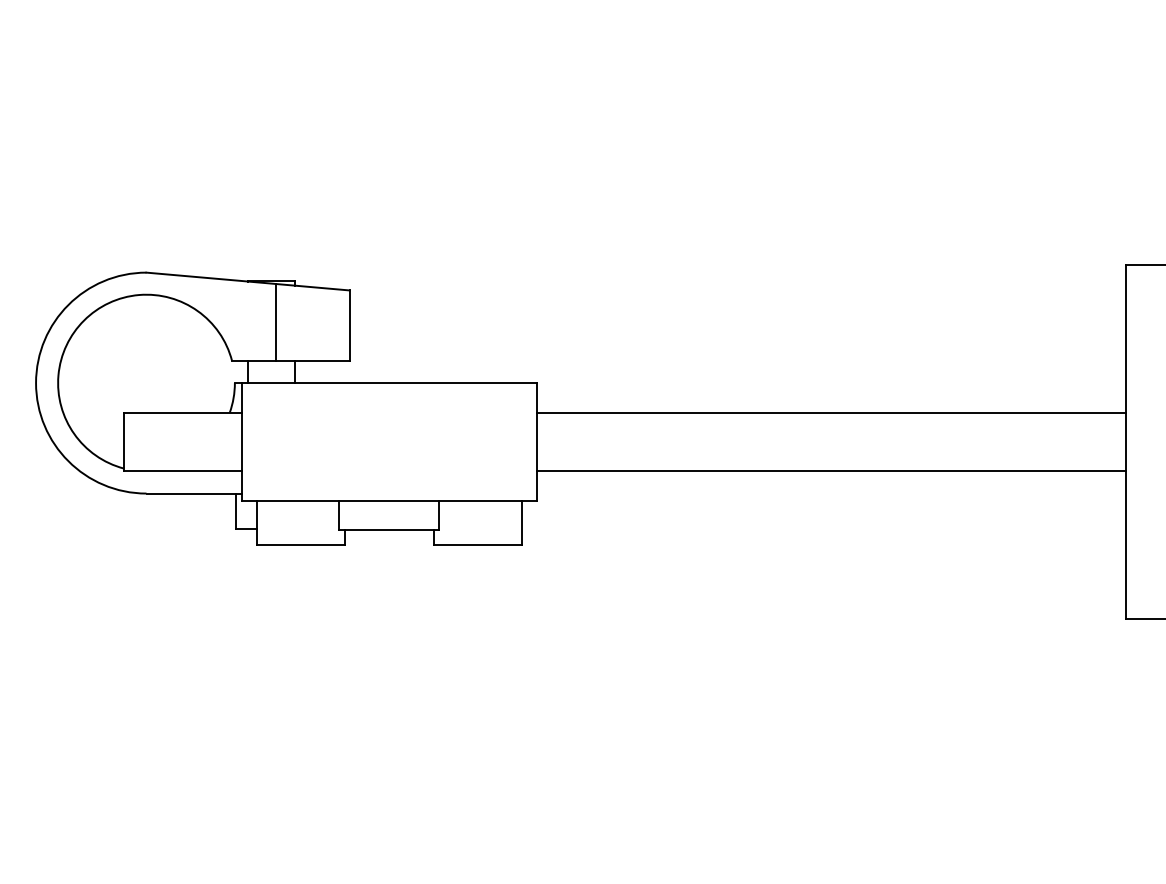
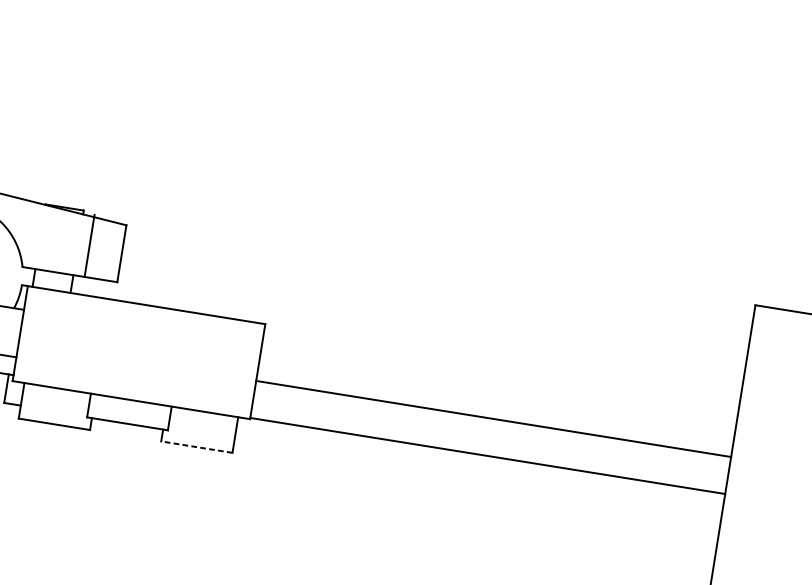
line: (276, 322) -> (89, 245), moved
line: (830, 412) -> (493, 418), moved
line: (830, 471) -> (487, 455), moved
line: (477, 545) -> (196, 447), solid -> dashed

